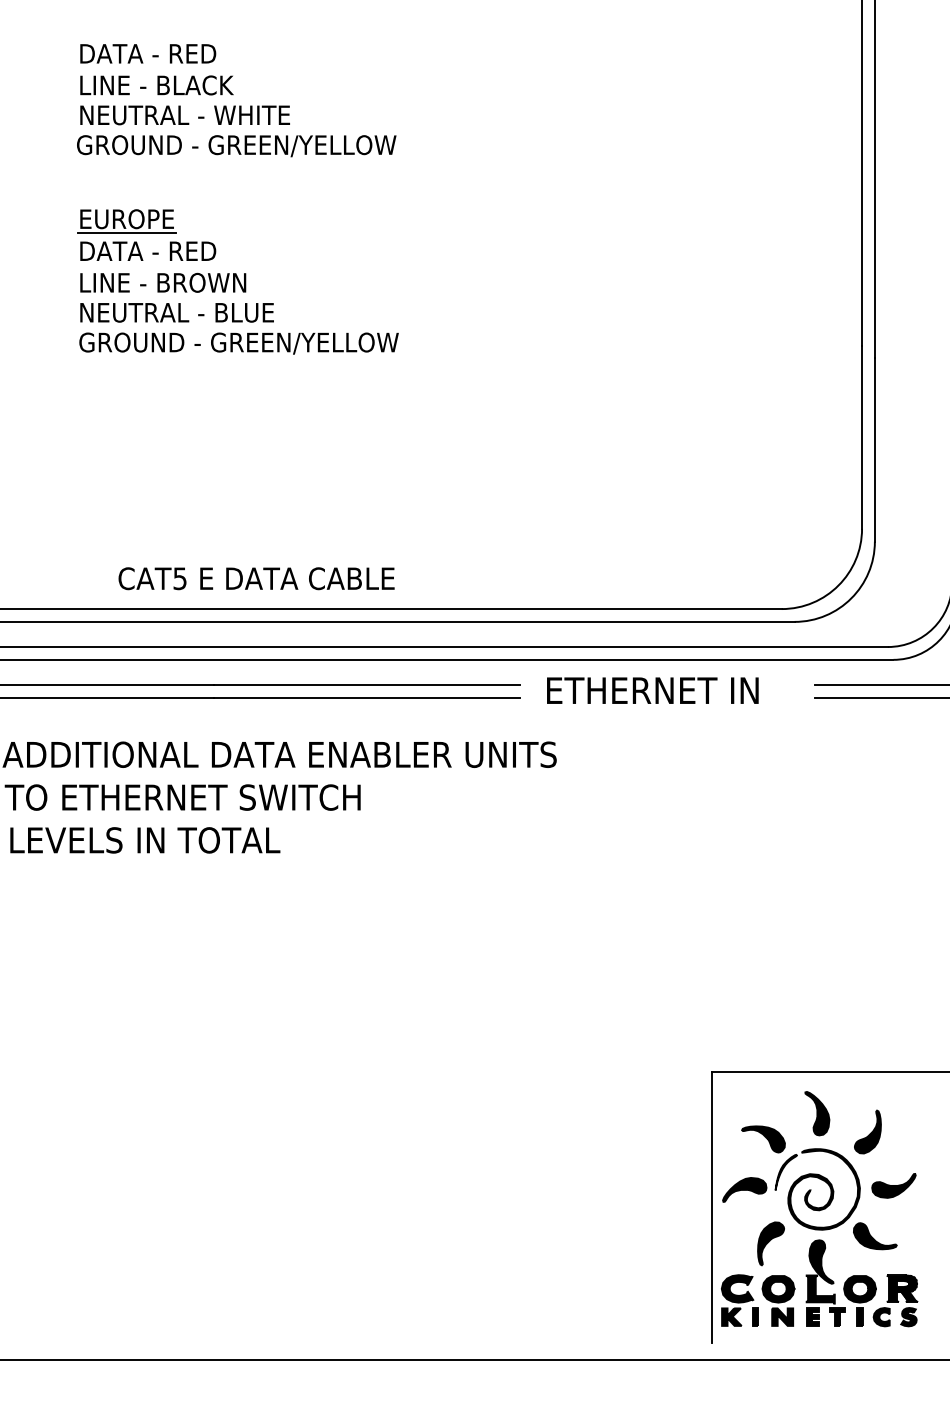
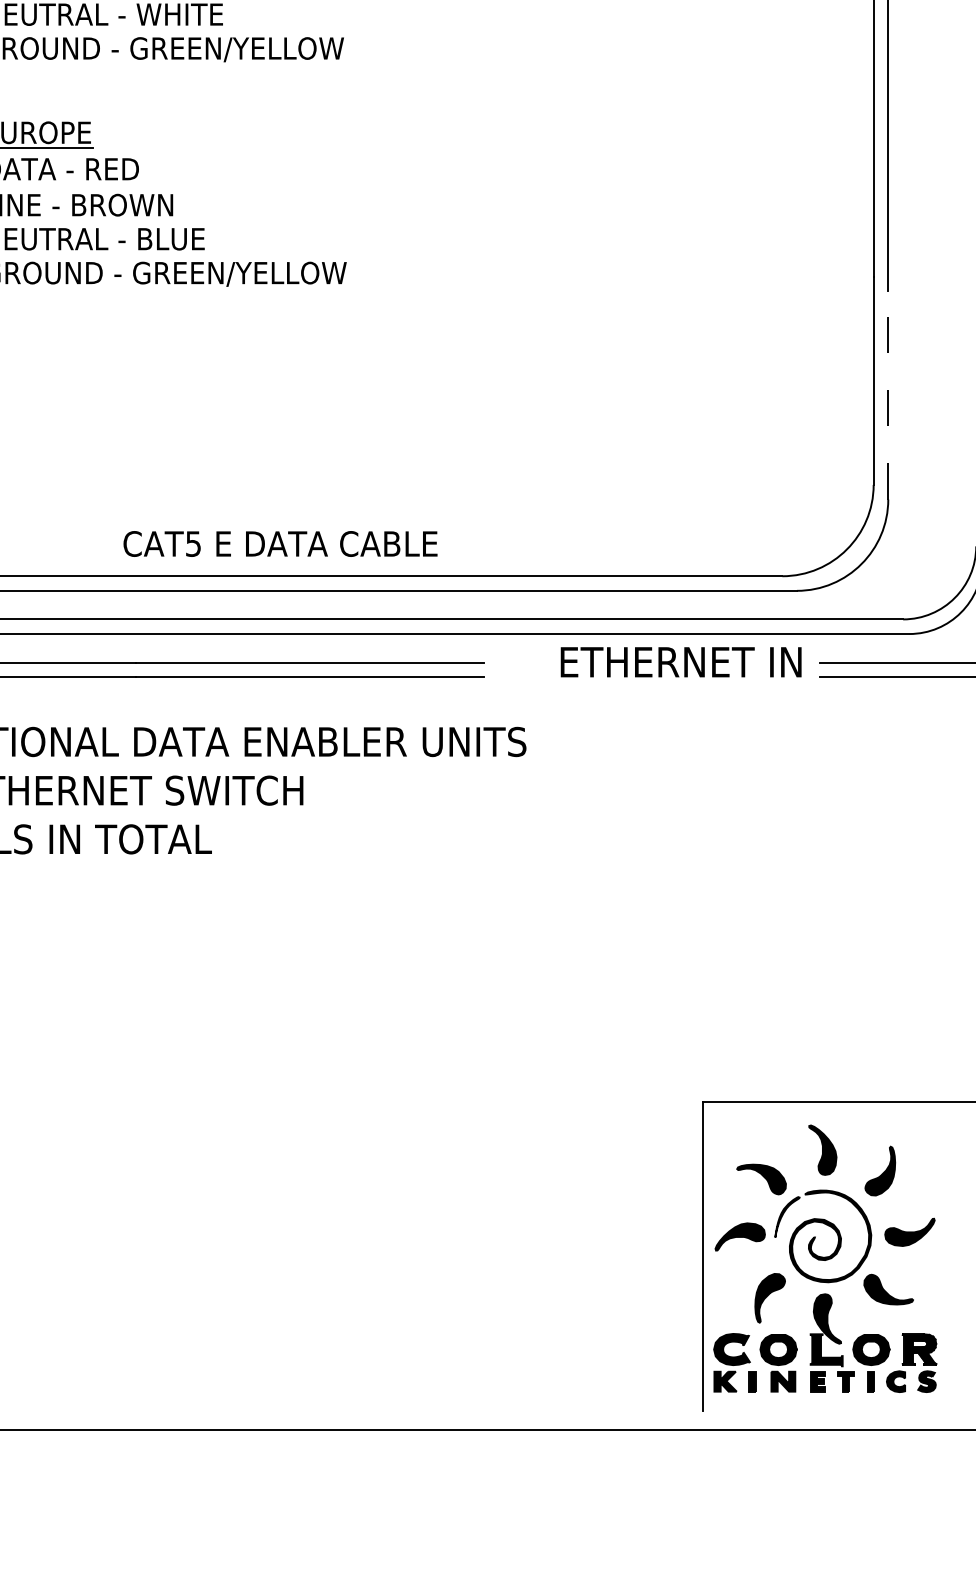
line: (874, 450) -> (887, 395), solid -> dashed
text: (256, 578) -> (280, 543), moved
text: (652, 690) -> (680, 662), moved

